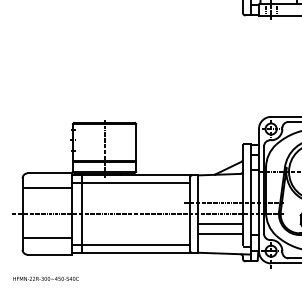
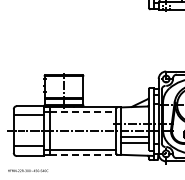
line: (136, 183) -> (83, 112), solid -> dashed
line: (139, 252) -> (85, 154), solid -> dashed

